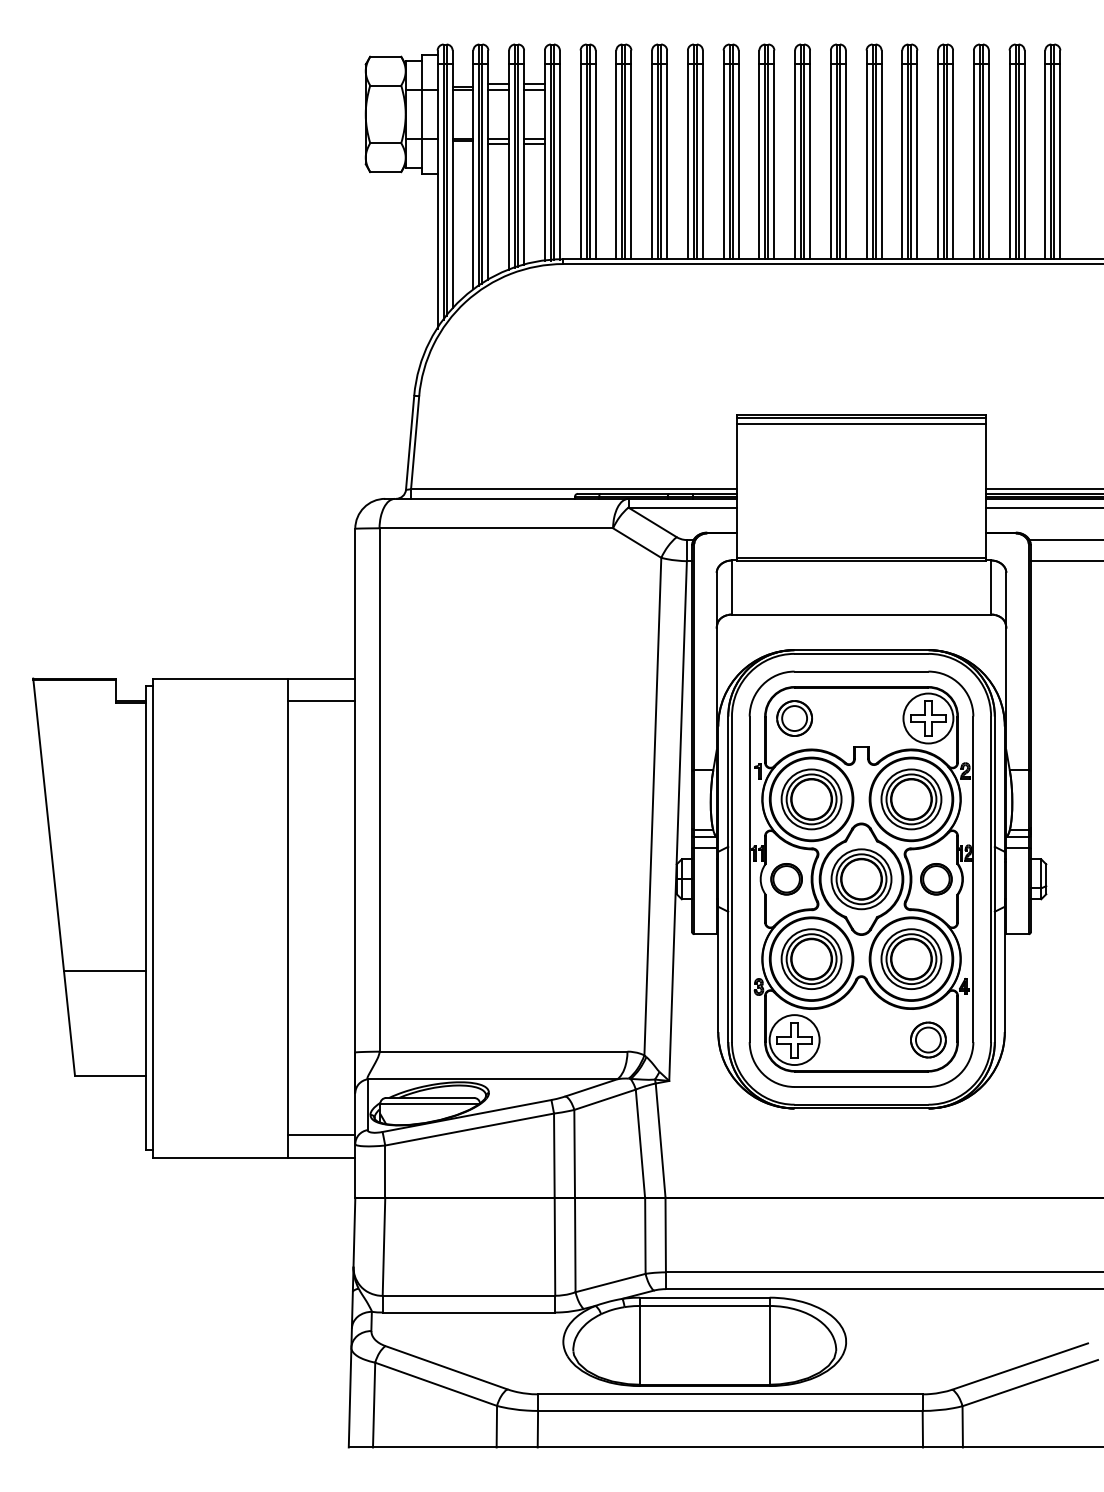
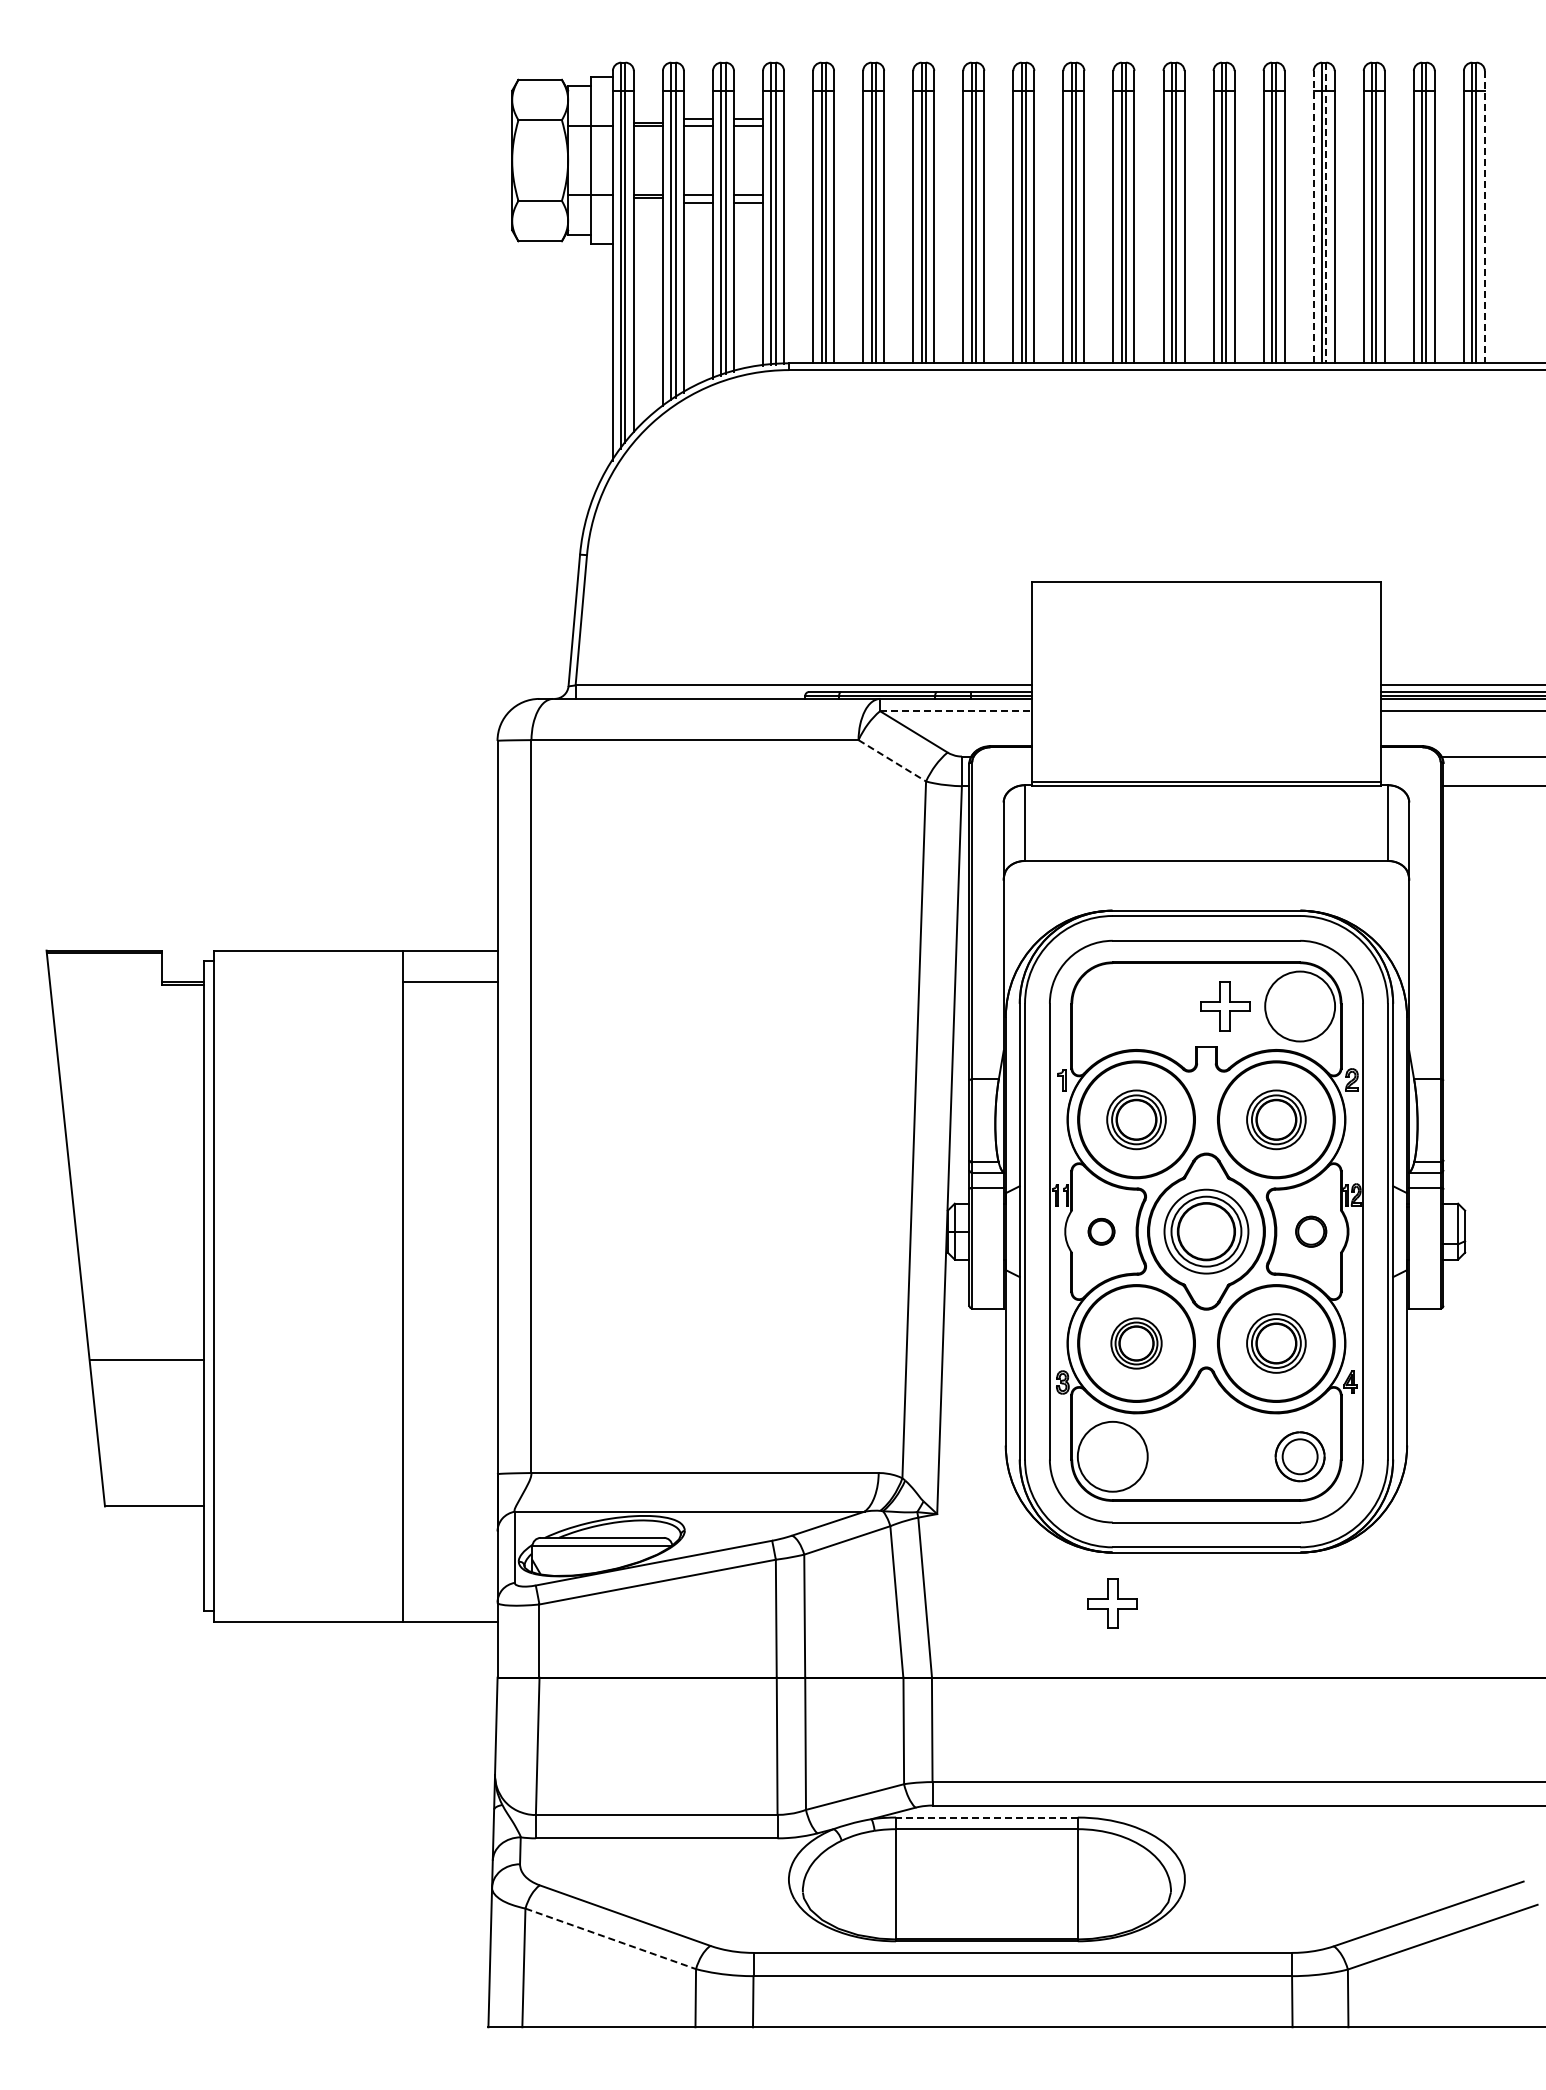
line: (947, 152) -> (1326, 213), solid -> dashed
line: (937, 154) -> (1313, 216), solid -> dashed
line: (1060, 155) -> (1484, 217), solid -> dashed
line: (861, 417) -> (1206, 585), removed
line: (861, 423) -> (1206, 593), removed
line: (682, 507) -> (955, 711), solid -> dashed
line: (637, 542) -> (892, 760), solid -> dashed
part: (794, 718) -> (1112, 1006), removed
part: (928, 718) -> (1225, 1006), moved
part: (811, 799) -> (1136, 1119), size x0.7
part: (911, 799) -> (1276, 1119), size x0.7
part: (786, 879) -> (1101, 1231), size x0.6
part: (935, 879) -> (1310, 1231), size x0.7
part: (811, 959) -> (1136, 1343), size x0.6
part: (911, 959) -> (1276, 1343), size x0.7
part: (794, 1039) -> (1112, 1603), moved
line: (321, 1135) -> (450, 1590), removed
line: (704, 1297) -> (986, 1817), solid -> dashed
line: (436, 1384) -> (611, 1939), solid -> dashed

